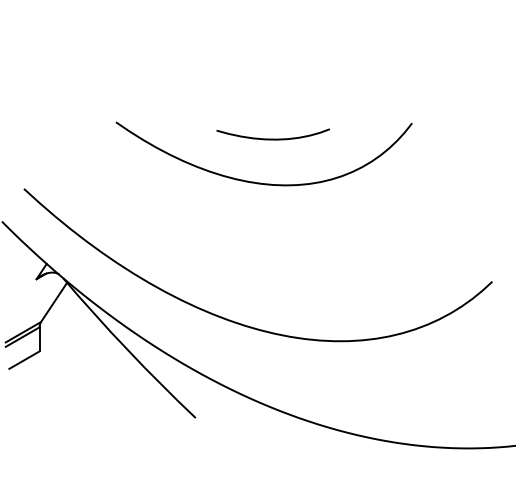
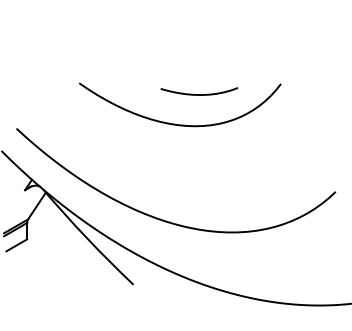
curve: (273, 138) -> (199, 94), moved

